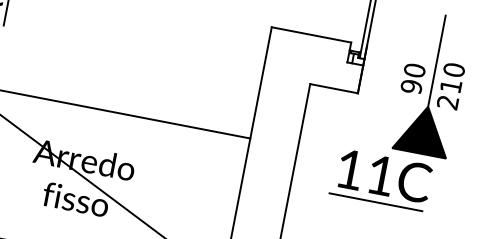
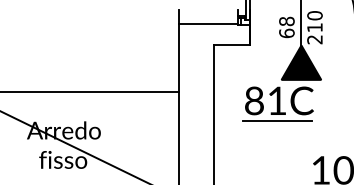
line: (311, 35) -> (208, 24), moved
text: (412, 78) -> (286, 27), 90 -> 68
text: (350, 169) -> (254, 100), 11C -> 81C

